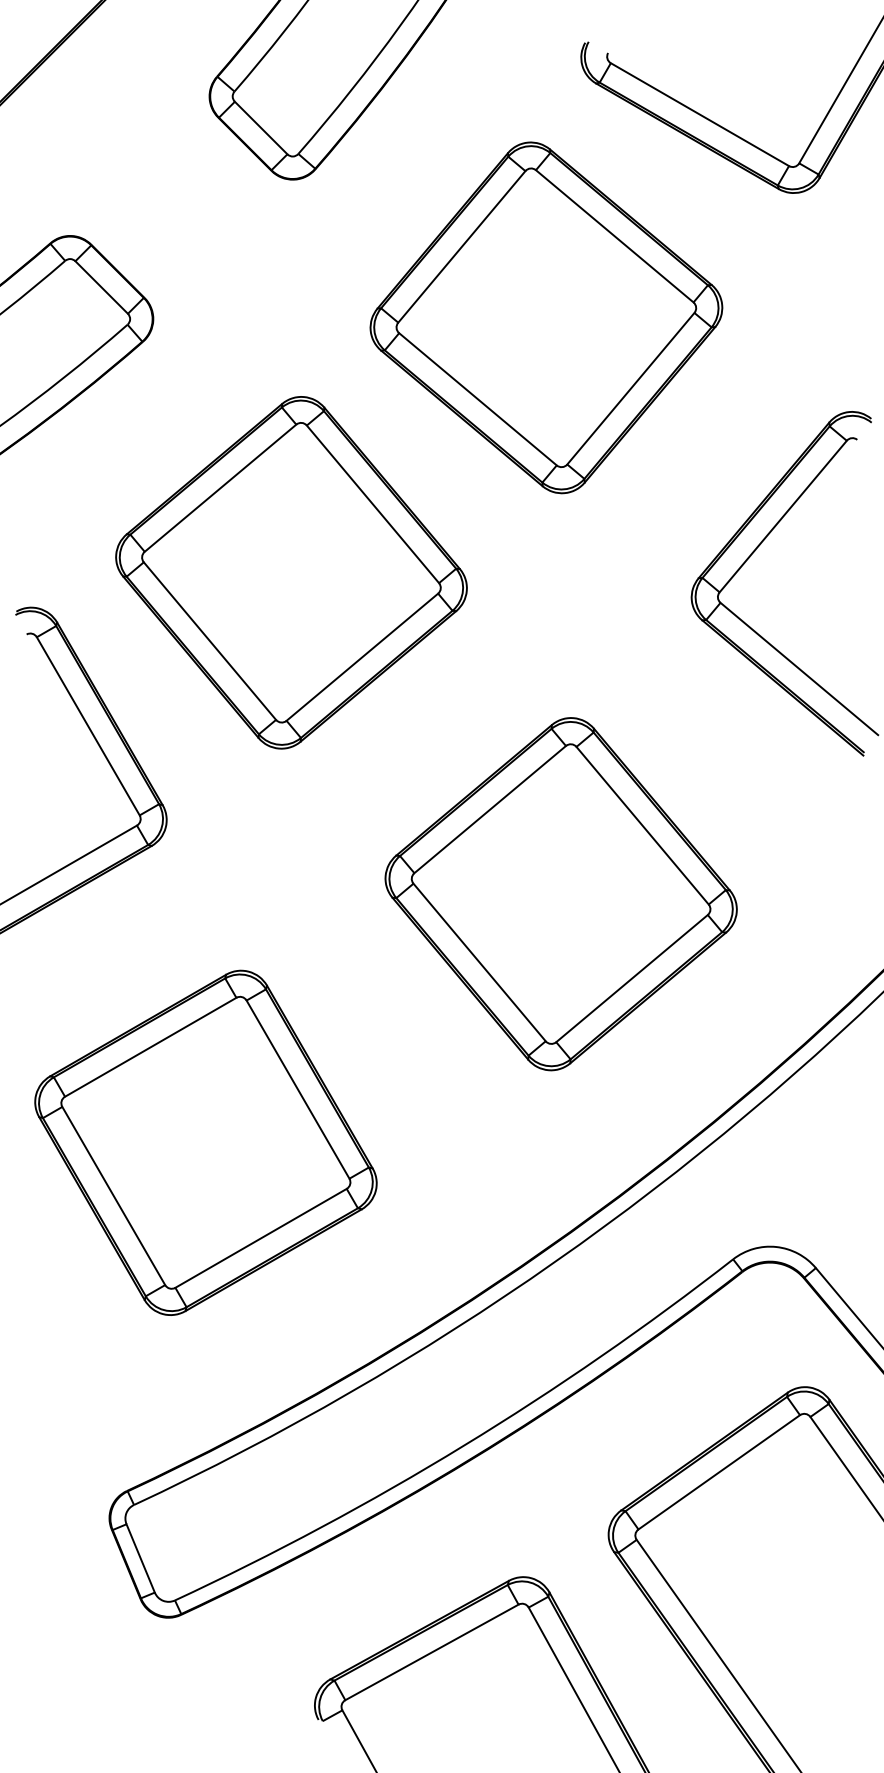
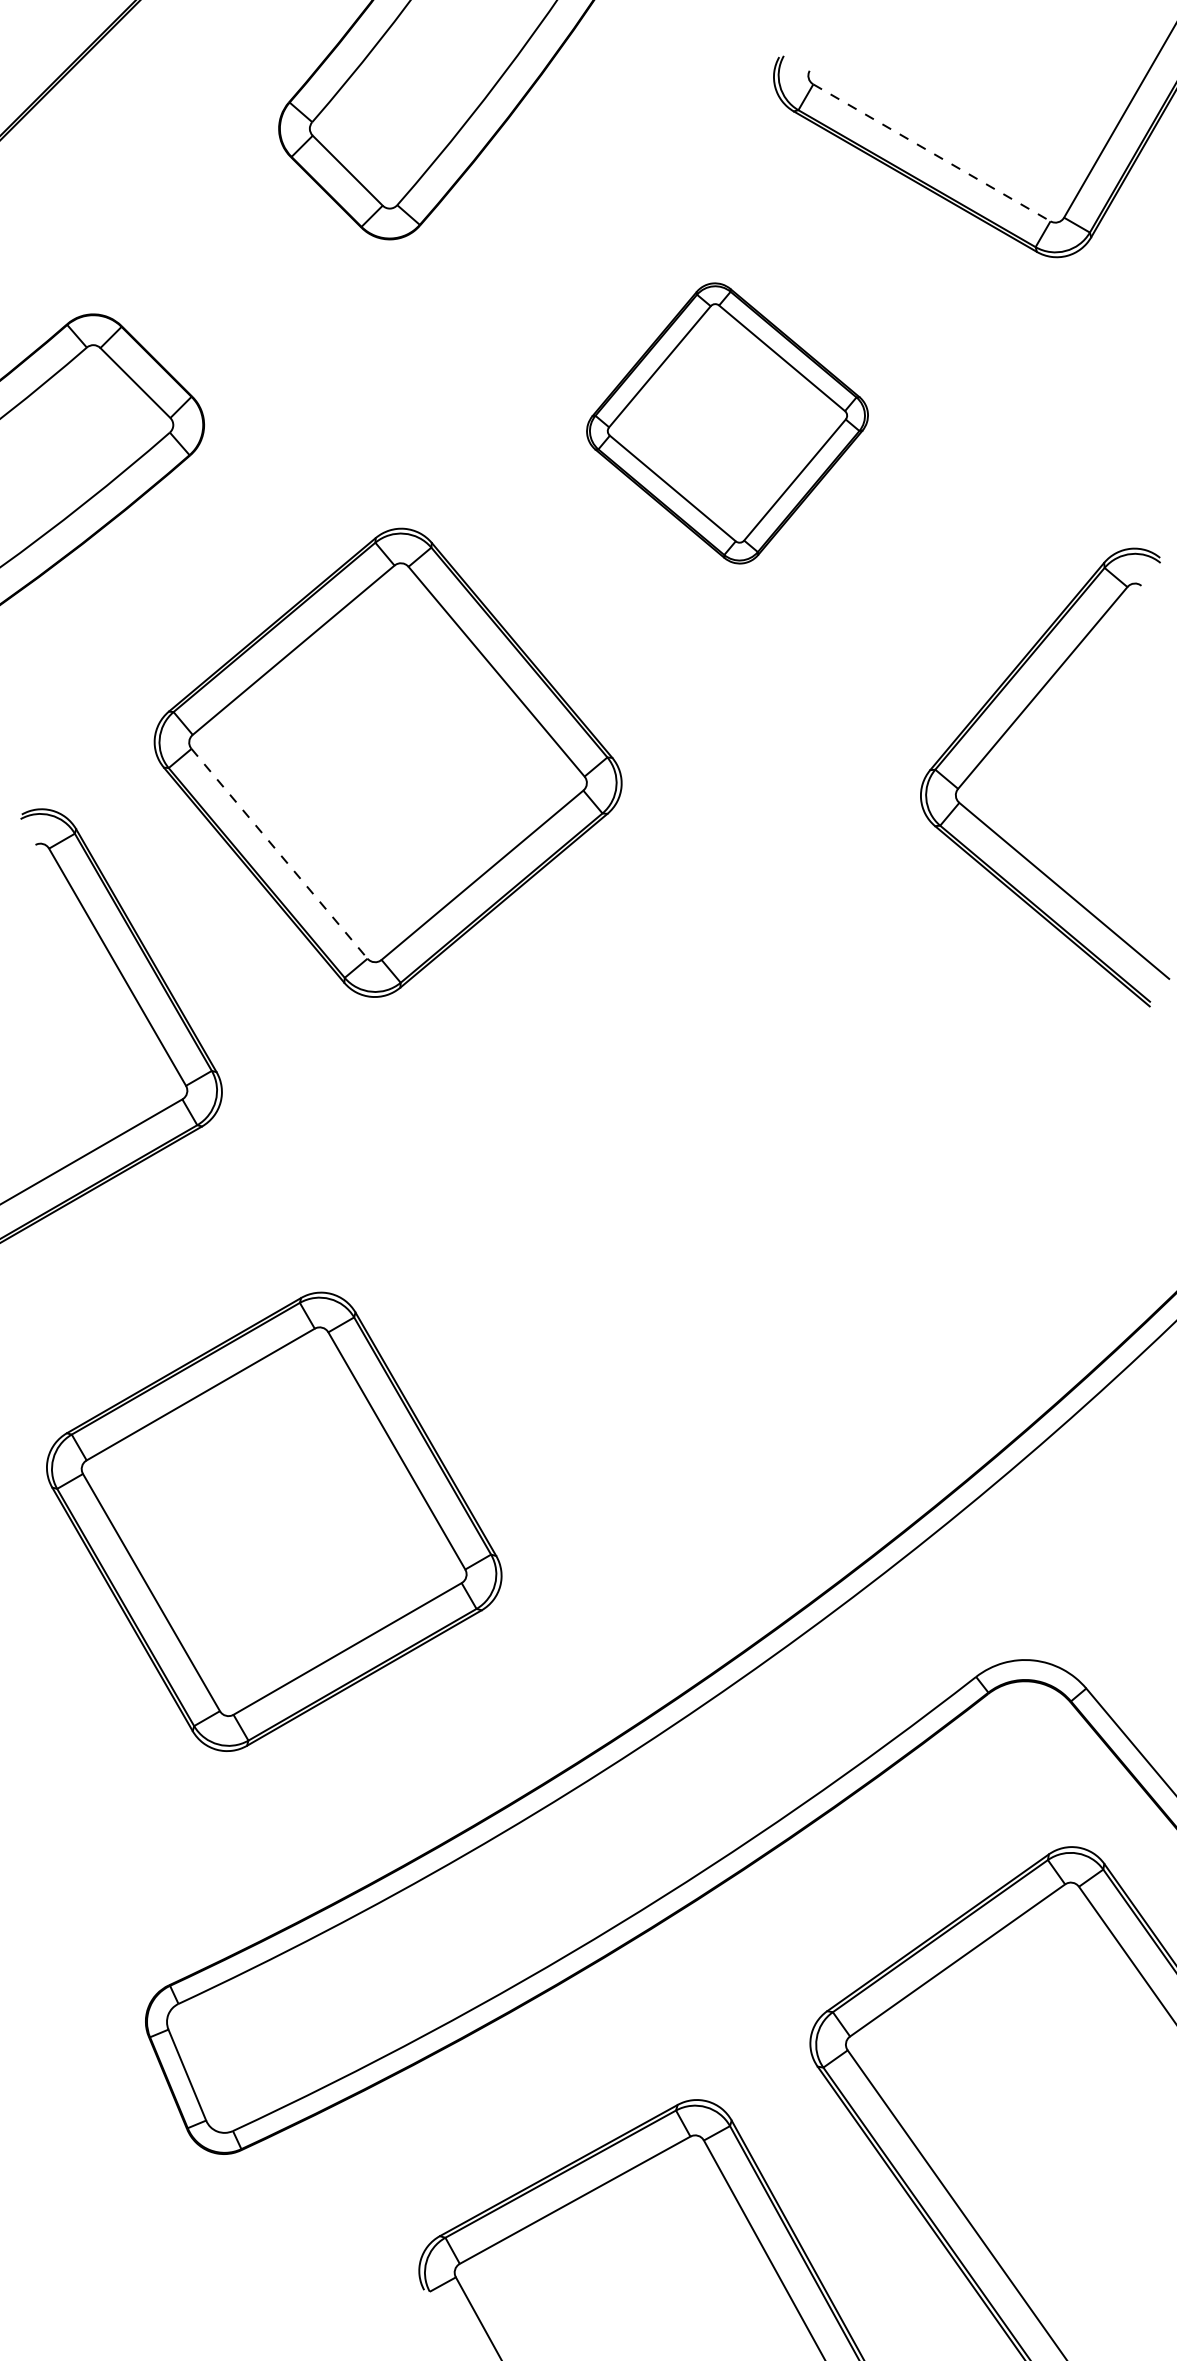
line: (699, 114) -> (931, 152), solid -> dashed
part: (546, 317) -> (727, 423), size x0.6
line: (209, 640) -> (279, 853), solid -> dashed
part: (560, 894) -> (746, 1190), removed

